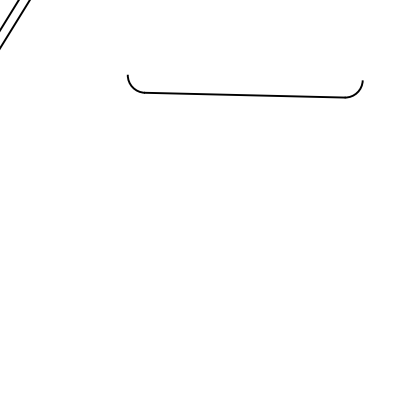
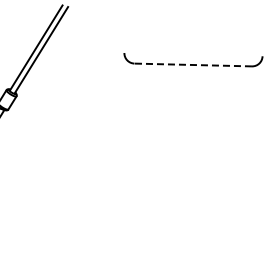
line: (245, 96) -> (193, 65), solid -> dashed

